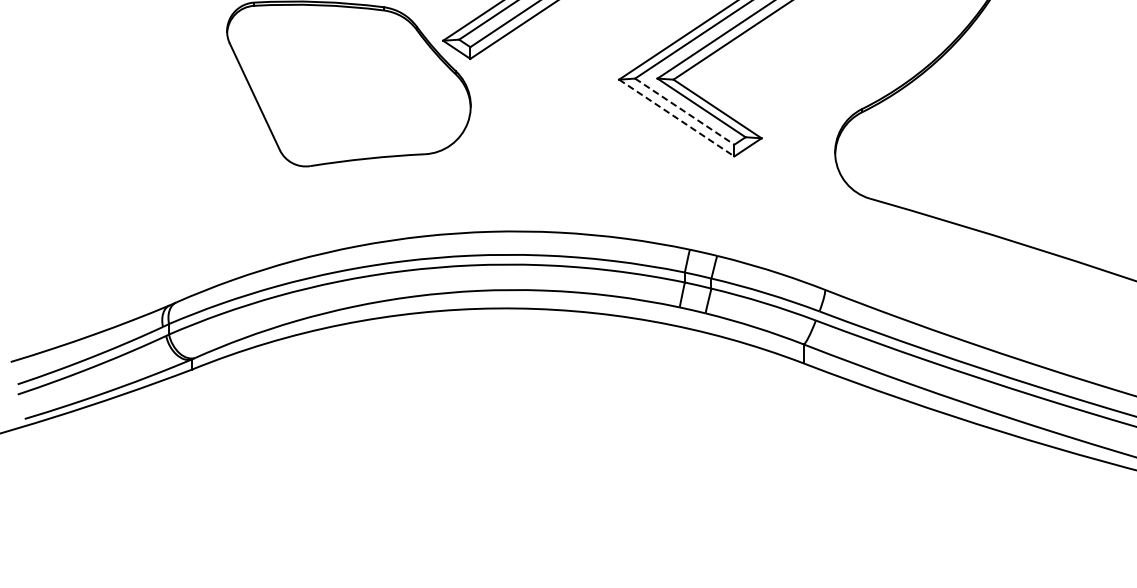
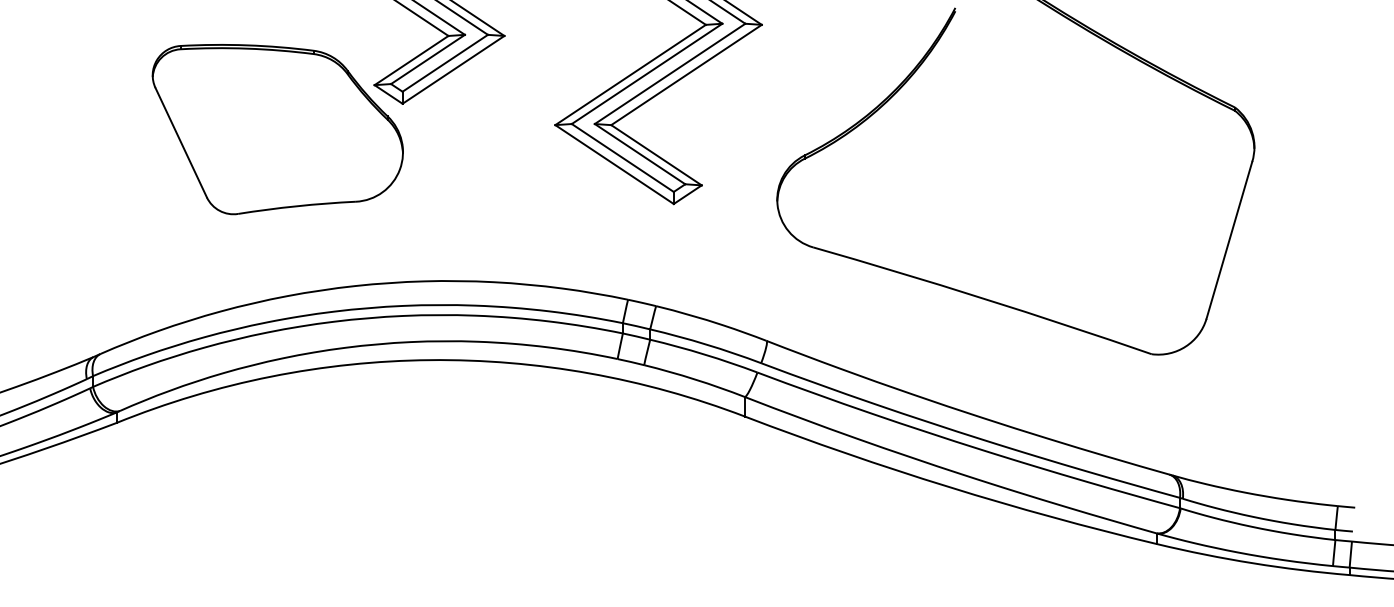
line: (685, 112) -> (623, 158), dashed -> solid
line: (676, 118) -> (614, 164), dashed -> solid

